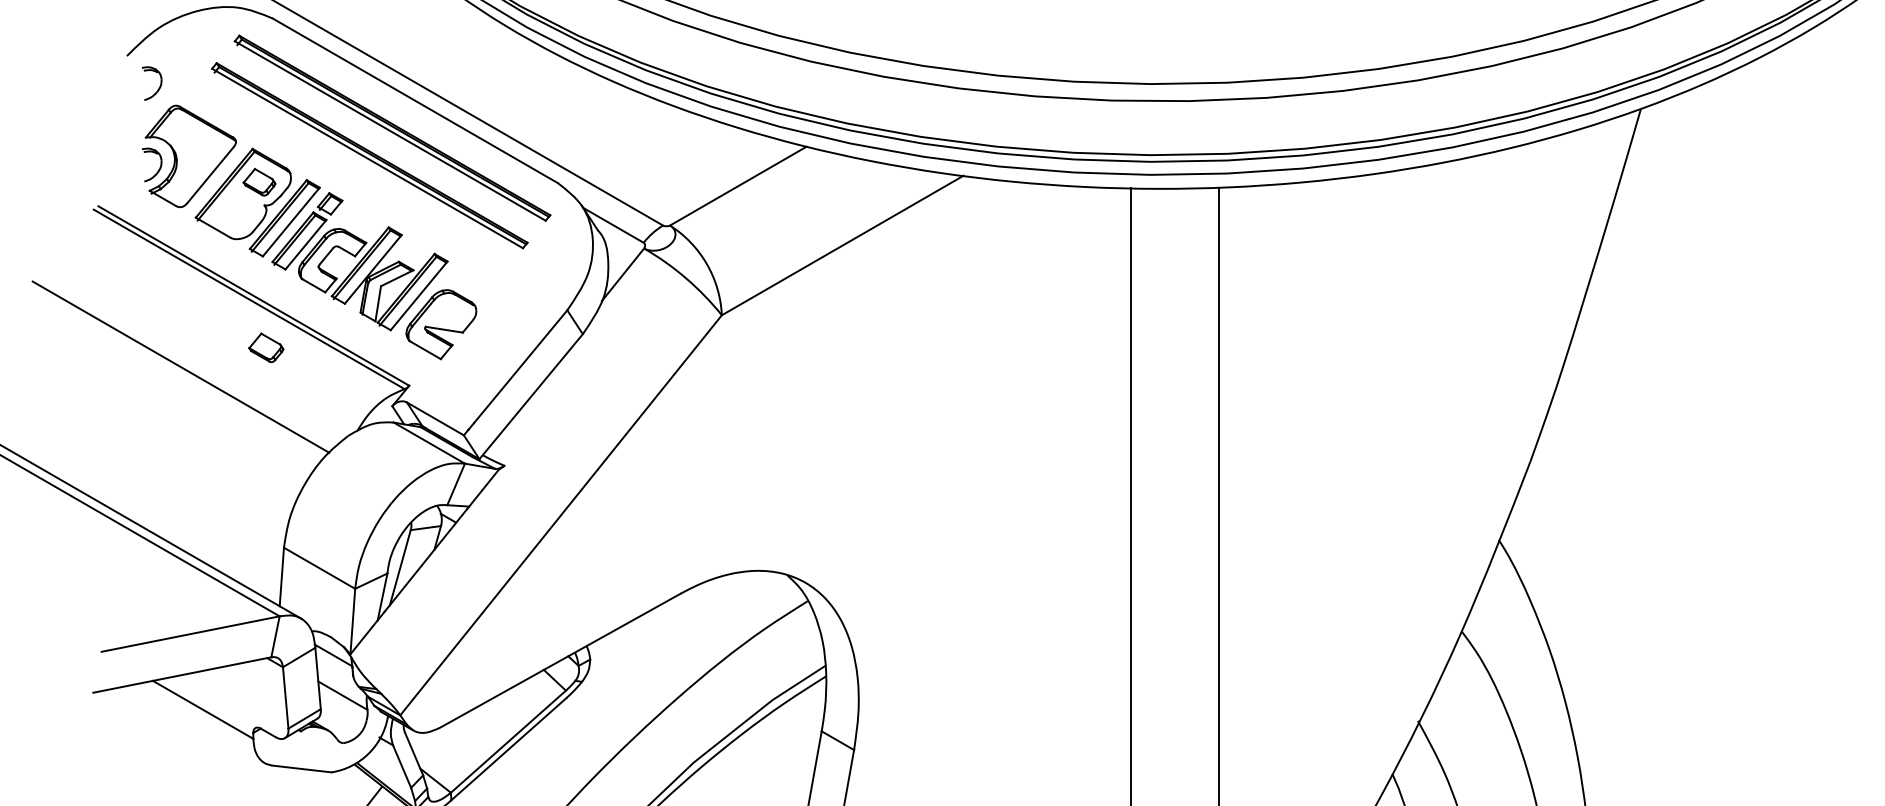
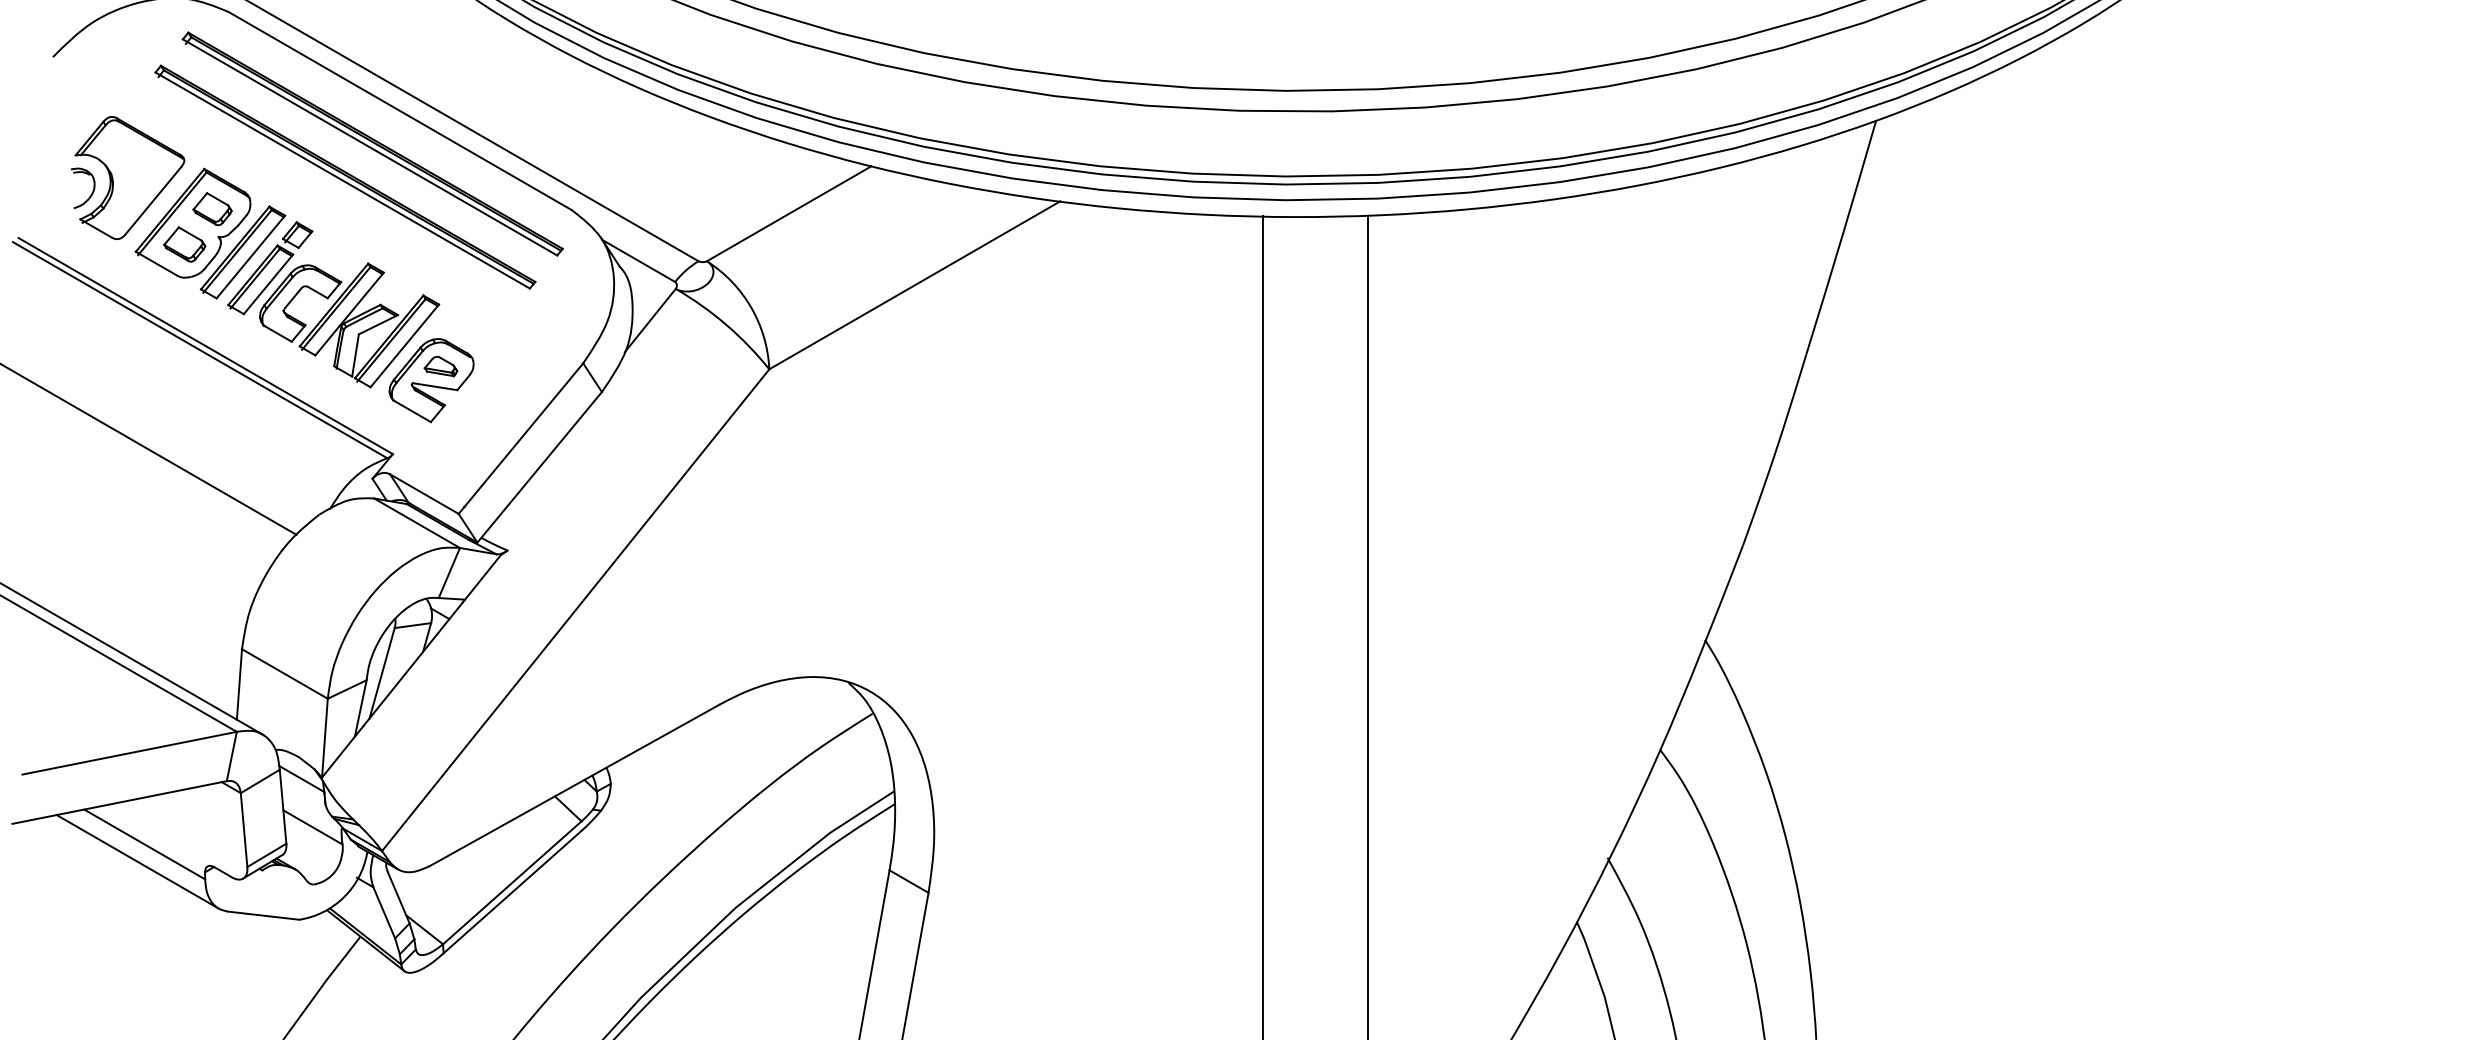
part: (159, 85) -> (92, 92), removed
part: (448, 312) -> (440, 366), added
part: (266, 347) -> (184, 244), moved
line: (197, 723) -> (137, 861), added

